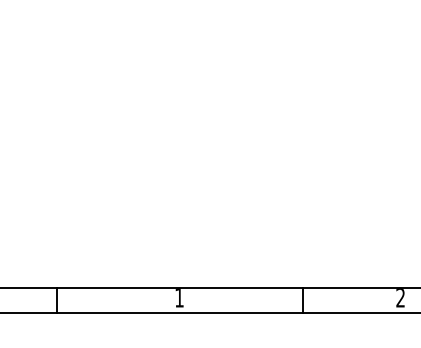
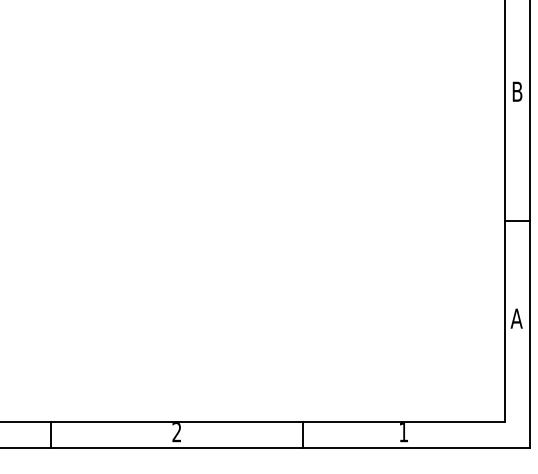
text: (179, 298) -> (176, 432), 1 -> 2
text: (400, 298) -> (403, 432), 2 -> 1

